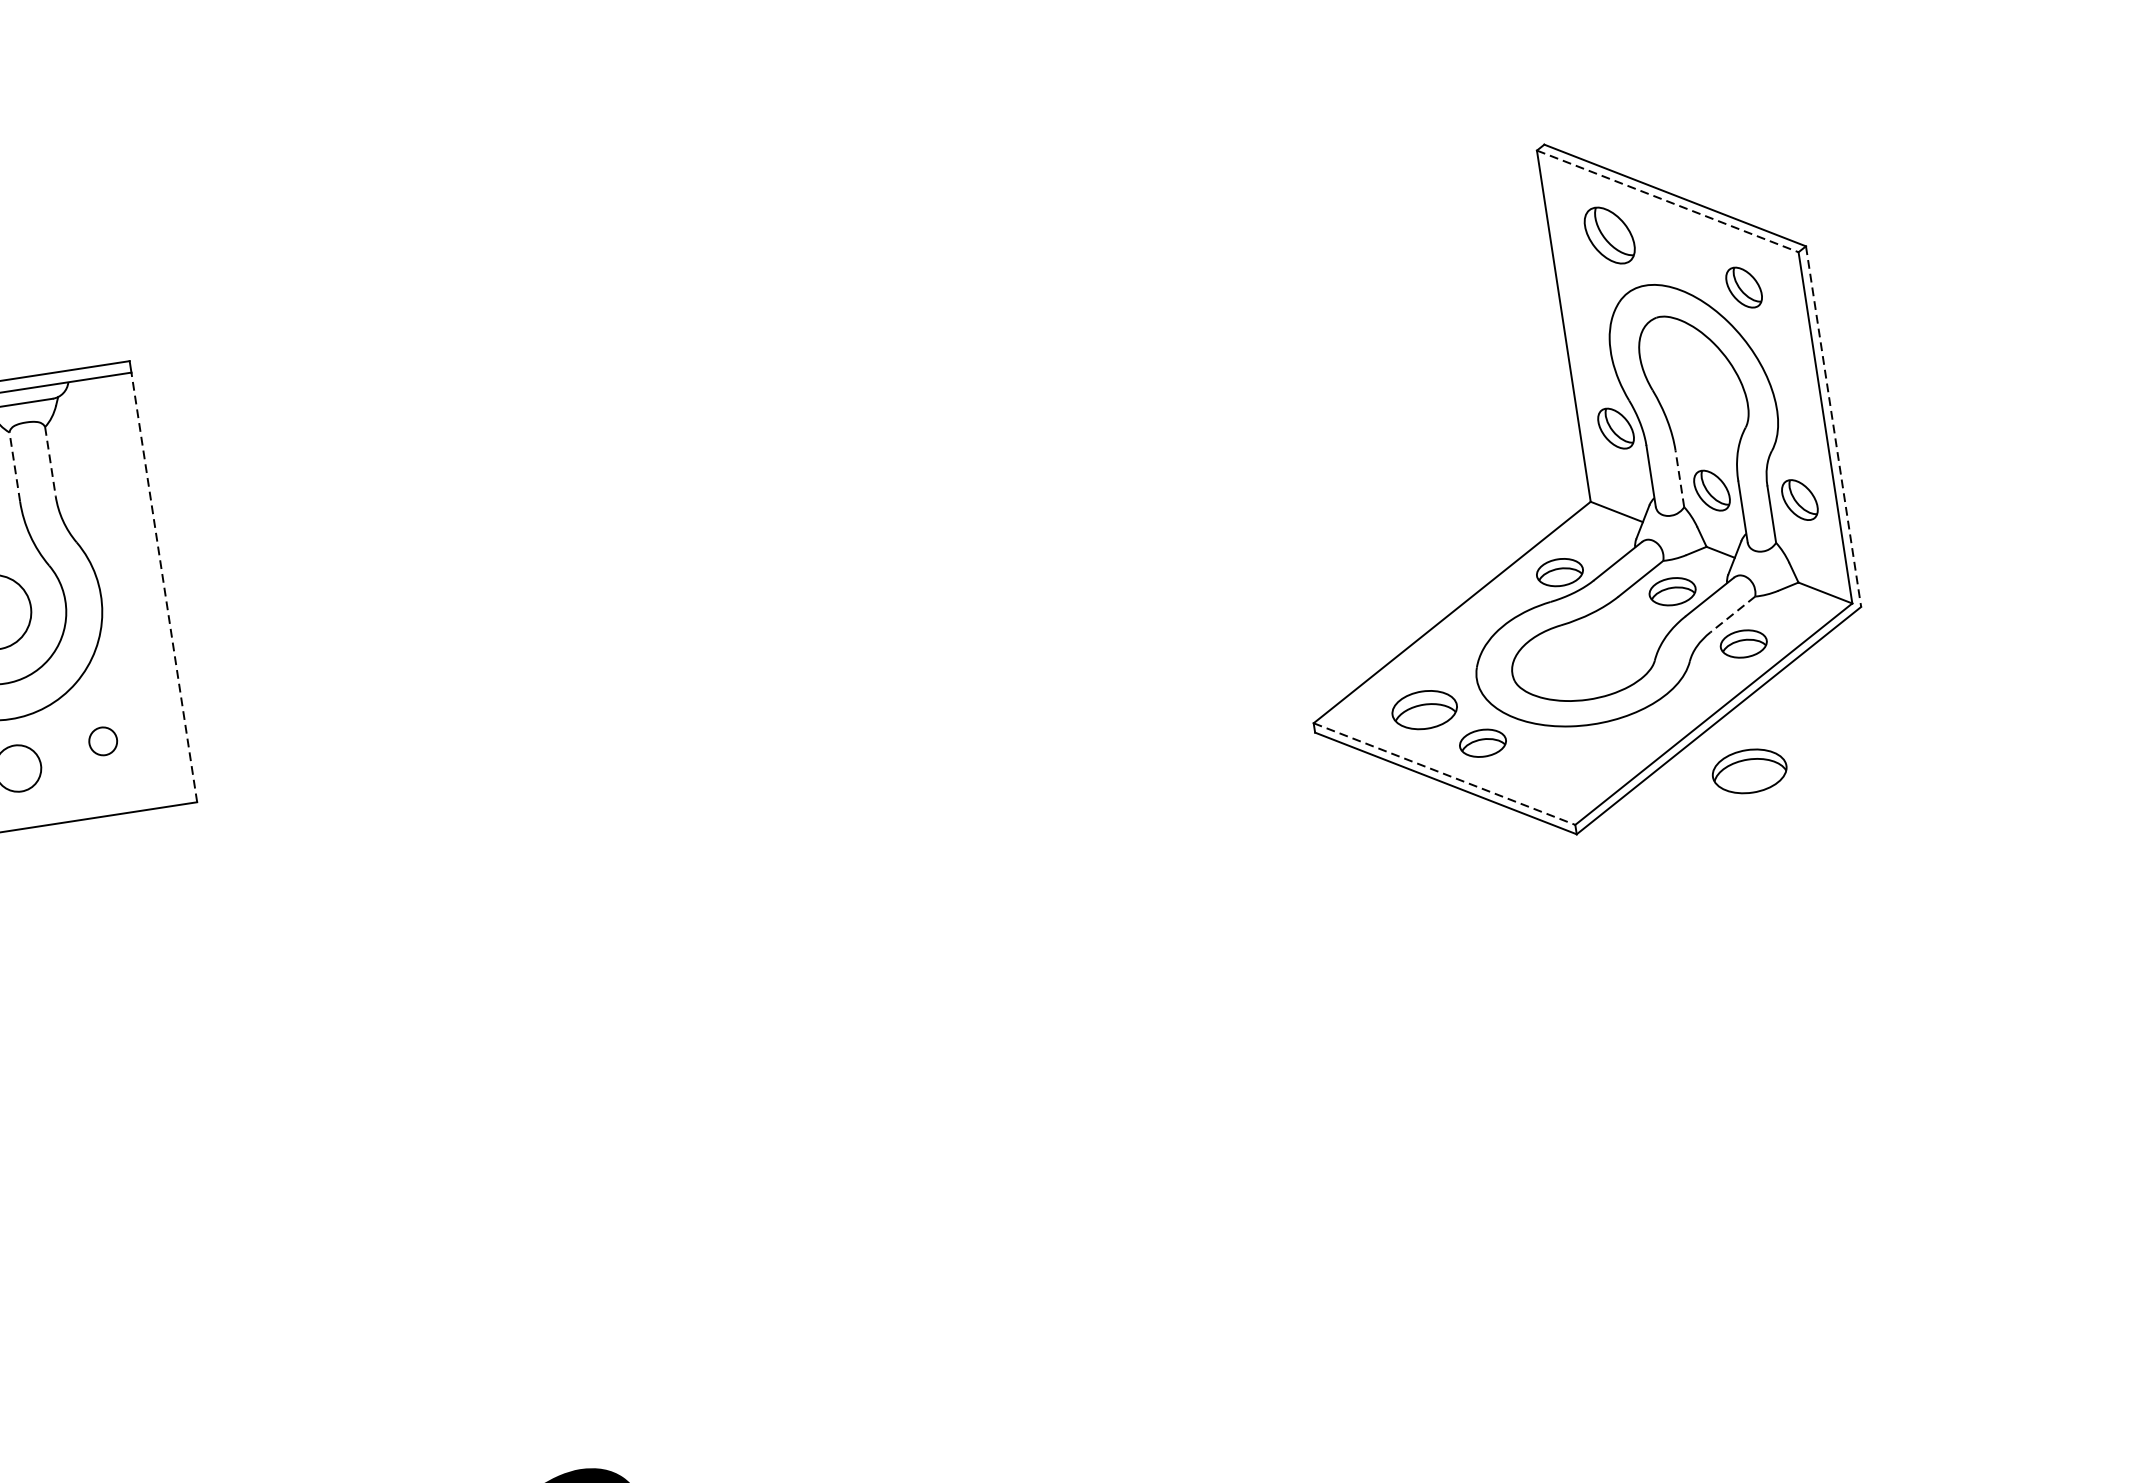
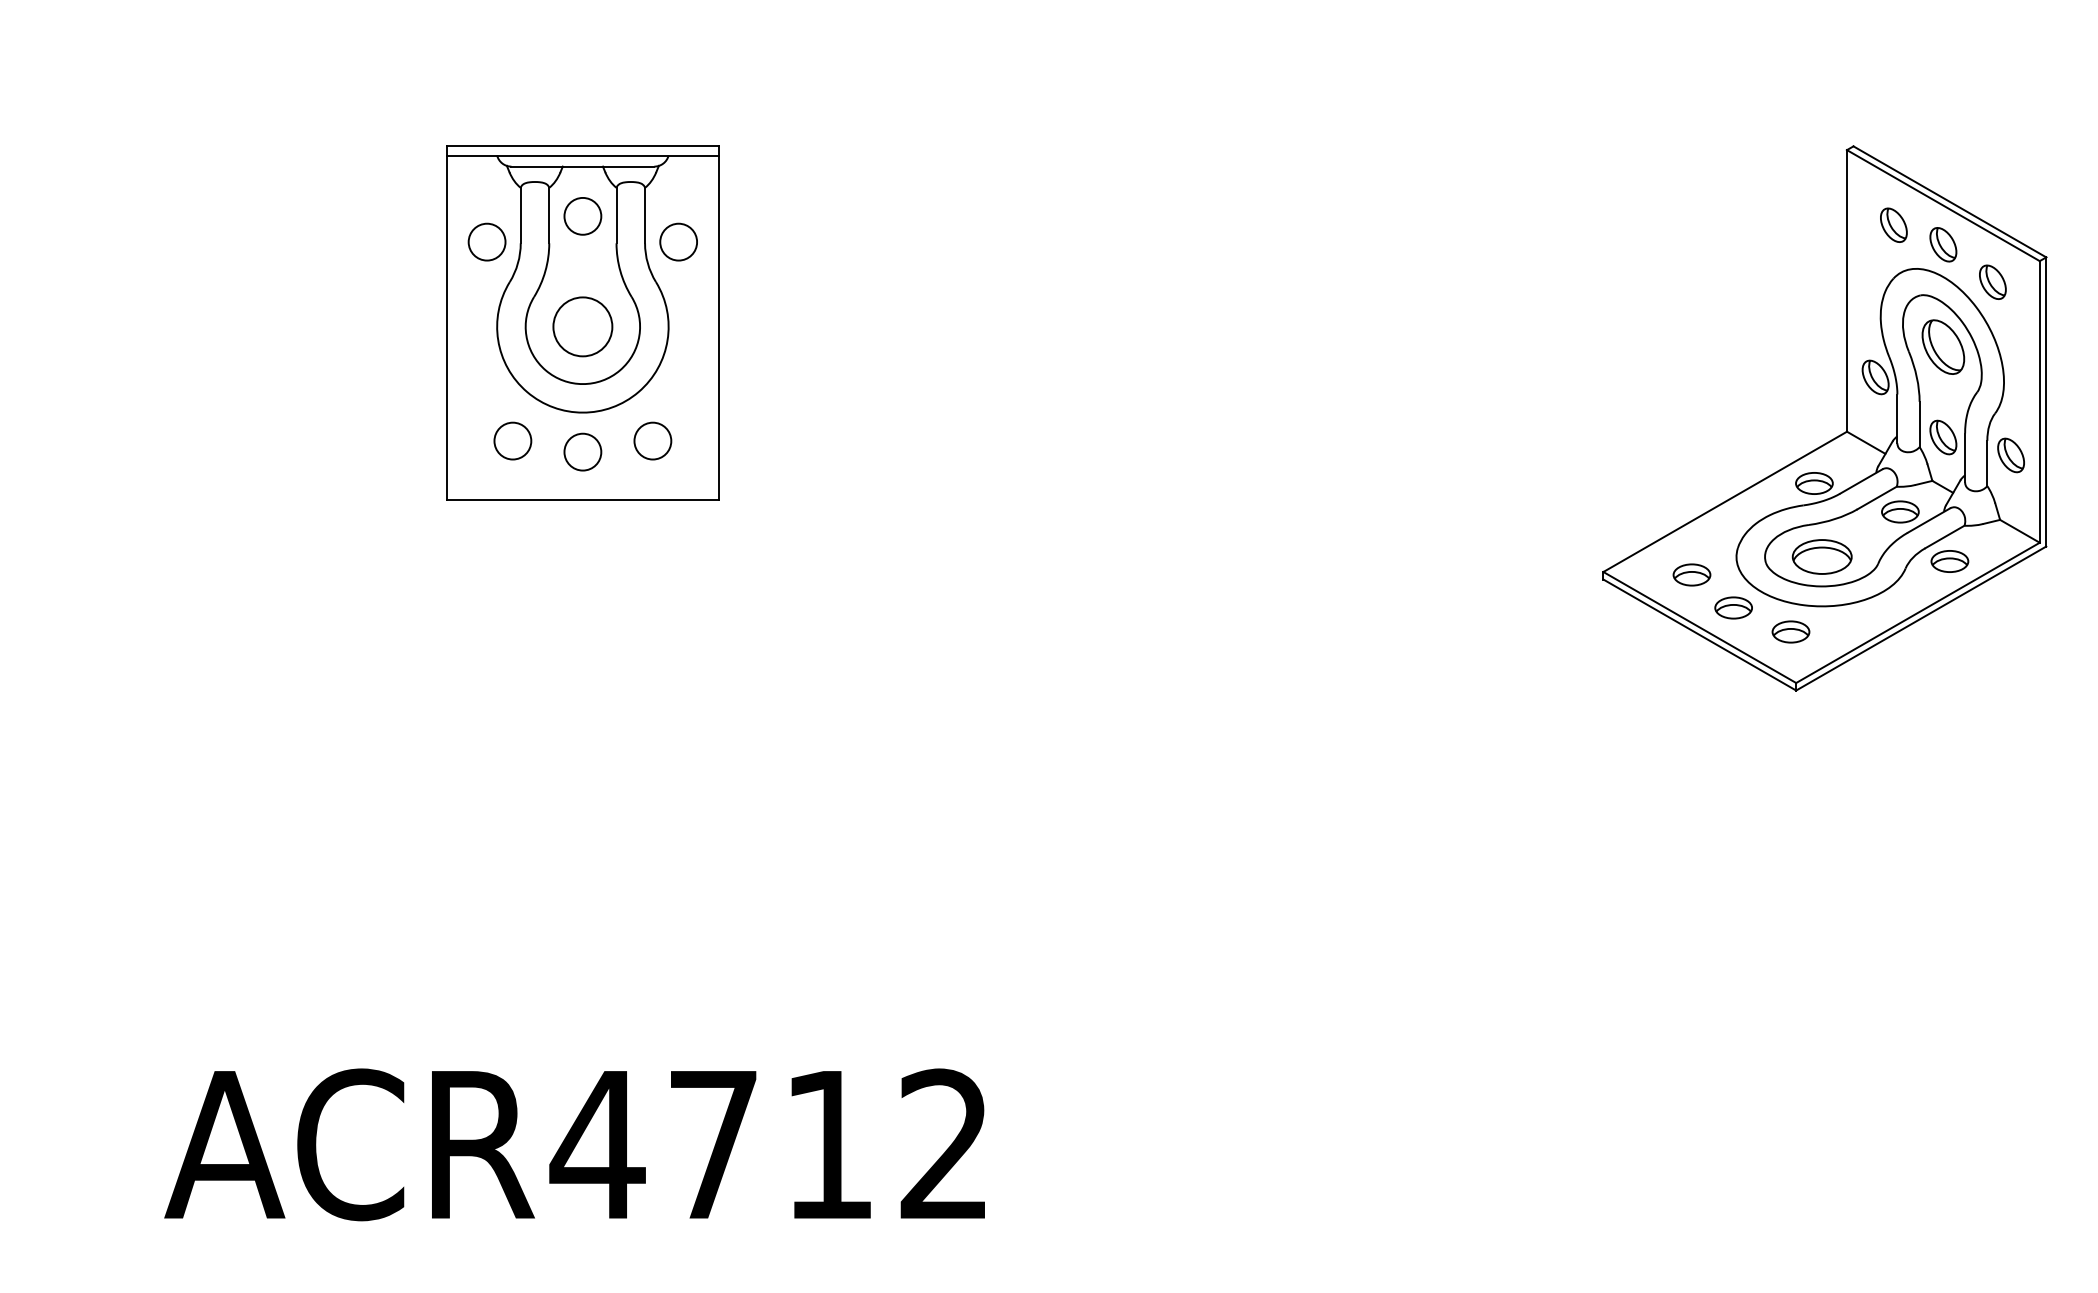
line: (1667, 201) -> (1943, 205), dashed -> solid
part: (1609, 234) -> (1893, 224), size x0.71
part: (1675, 249) -> (1943, 244), added
part: (1694, 377) -> (1943, 346), added
line: (1833, 426) -> (2046, 401), dashed -> solid
line: (50, 461) -> (645, 215), dashed -> solid
line: (14, 466) -> (616, 215), dashed -> solid
line: (1679, 478) -> (1919, 424), dashed -> solid
circle: (97, 487) -> (678, 241), added
line: (164, 586) -> (719, 327), dashed -> solid
line: (1732, 613) -> (1944, 536), dashed -> solid
part: (1424, 709) -> (1691, 574), size x0.71
circle: (102, 740) -> (652, 440), size x1.67
part: (1558, 761) -> (1790, 631), added
part: (1748, 770) -> (1821, 556), moved
line: (1445, 773) -> (1700, 627), dashed -> solid

